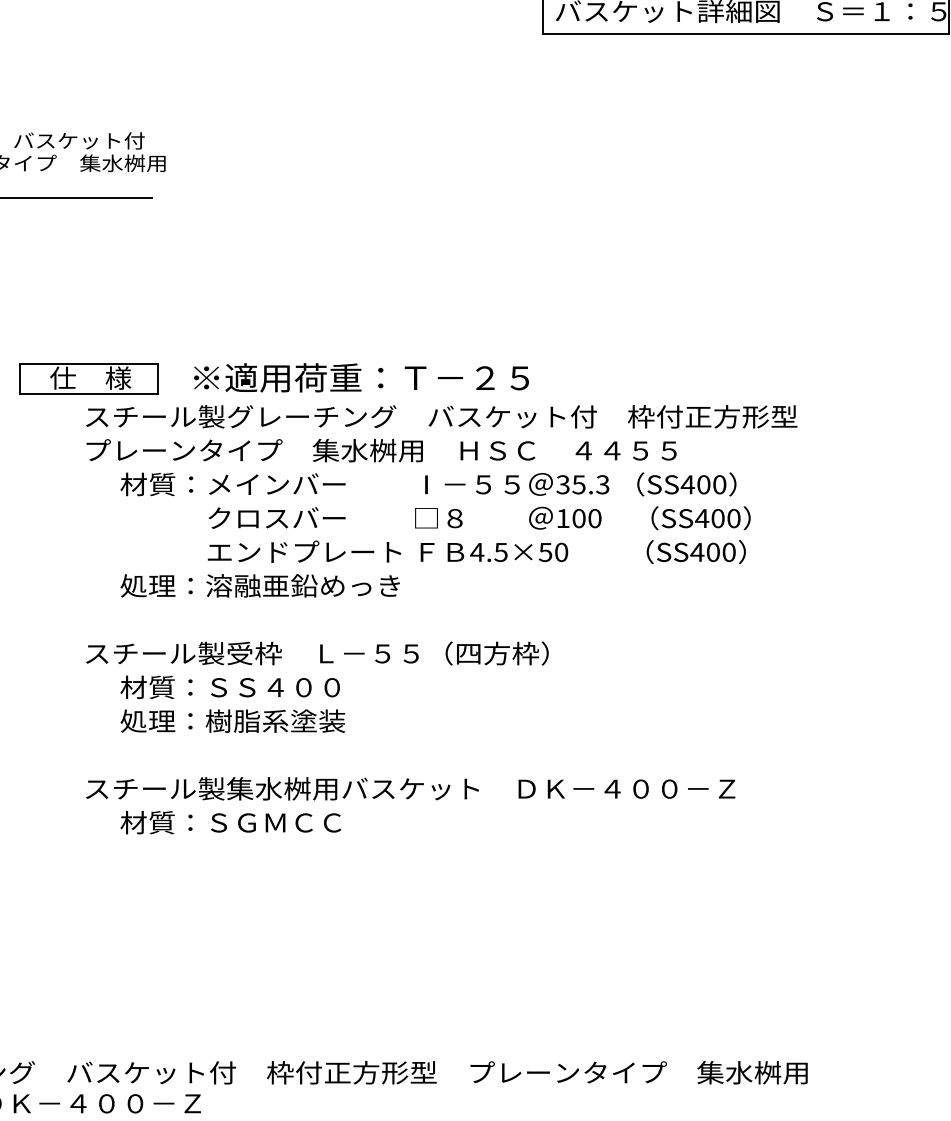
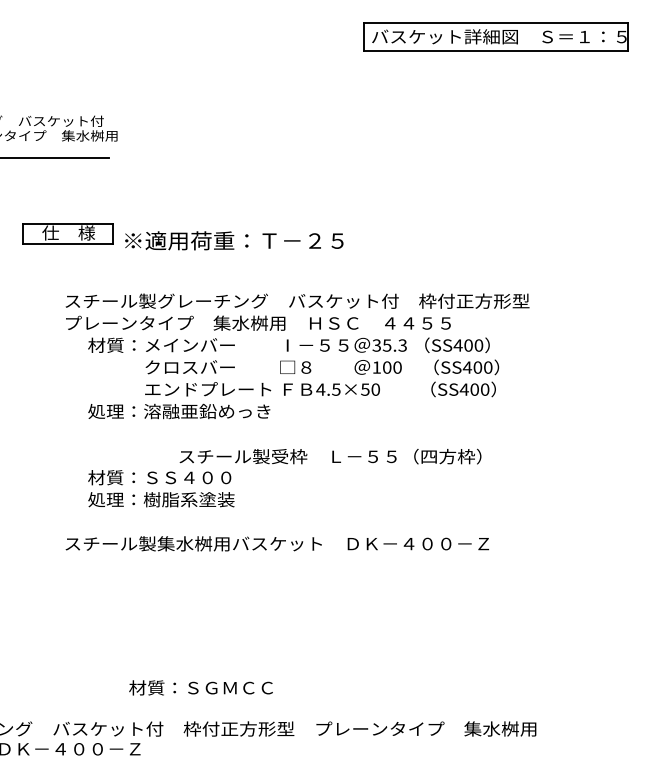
text: (361, 377) -> (234, 240), moved
part: (88, 378) -> (67, 233), moved
text: (317, 653) -> (330, 456), moved
text: (229, 822) -> (200, 687), moved

